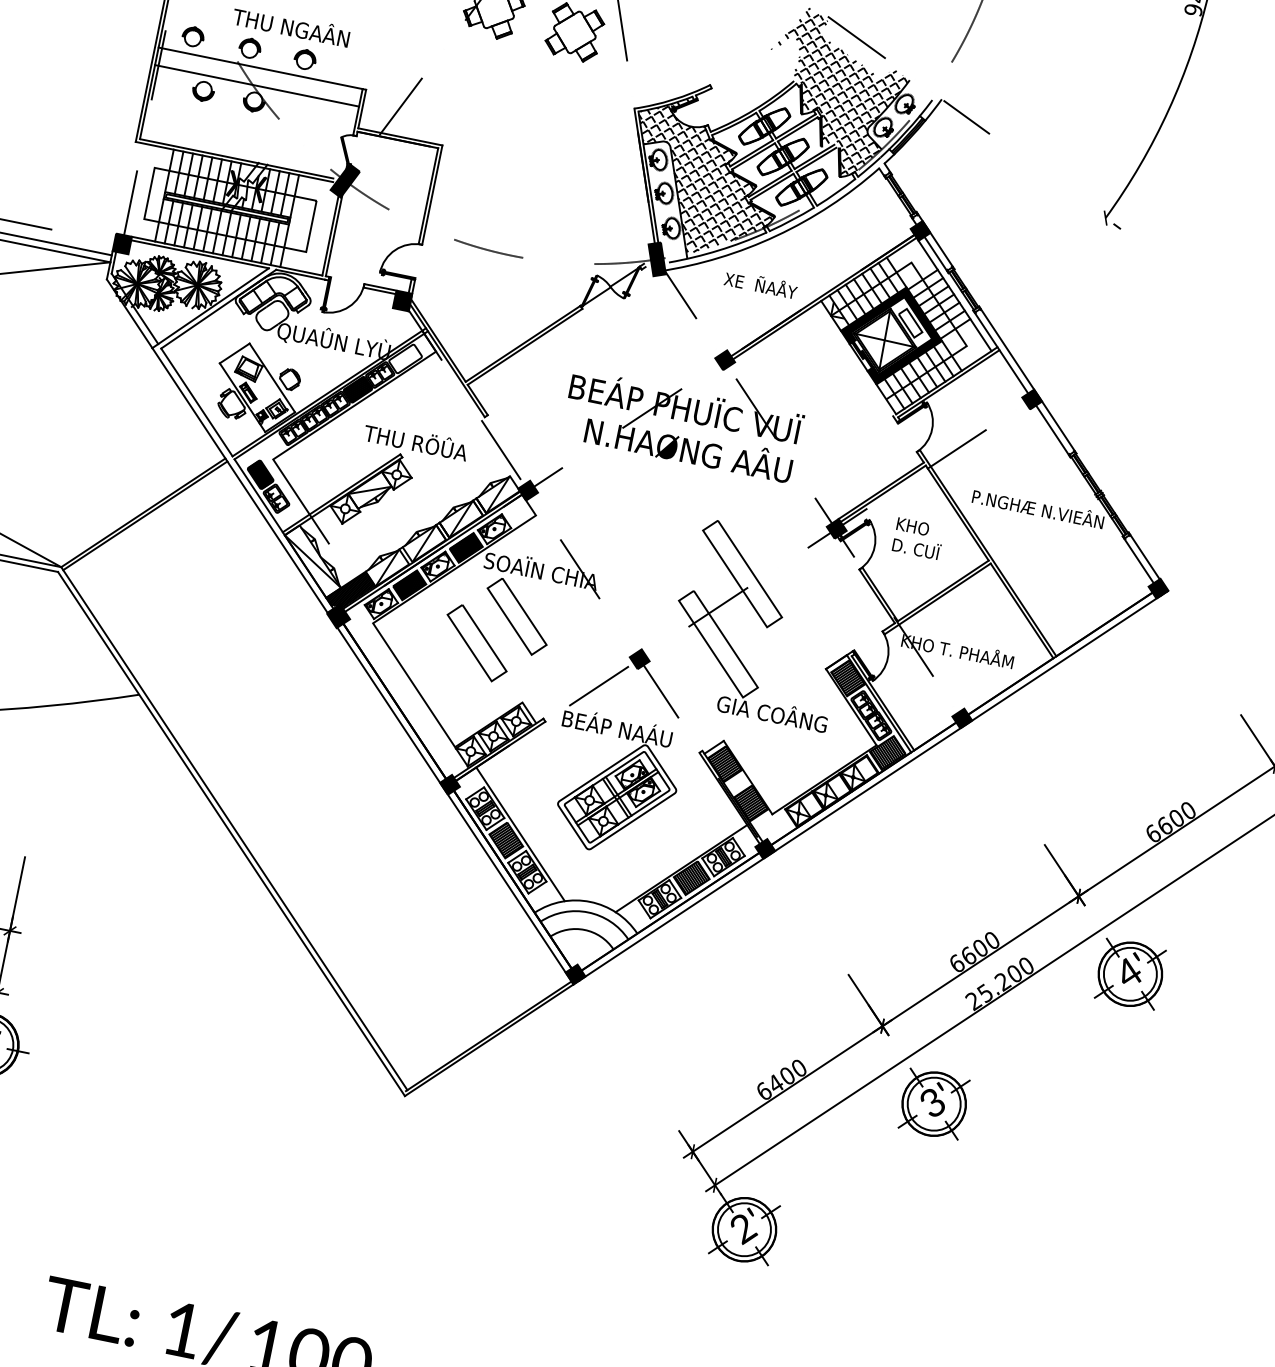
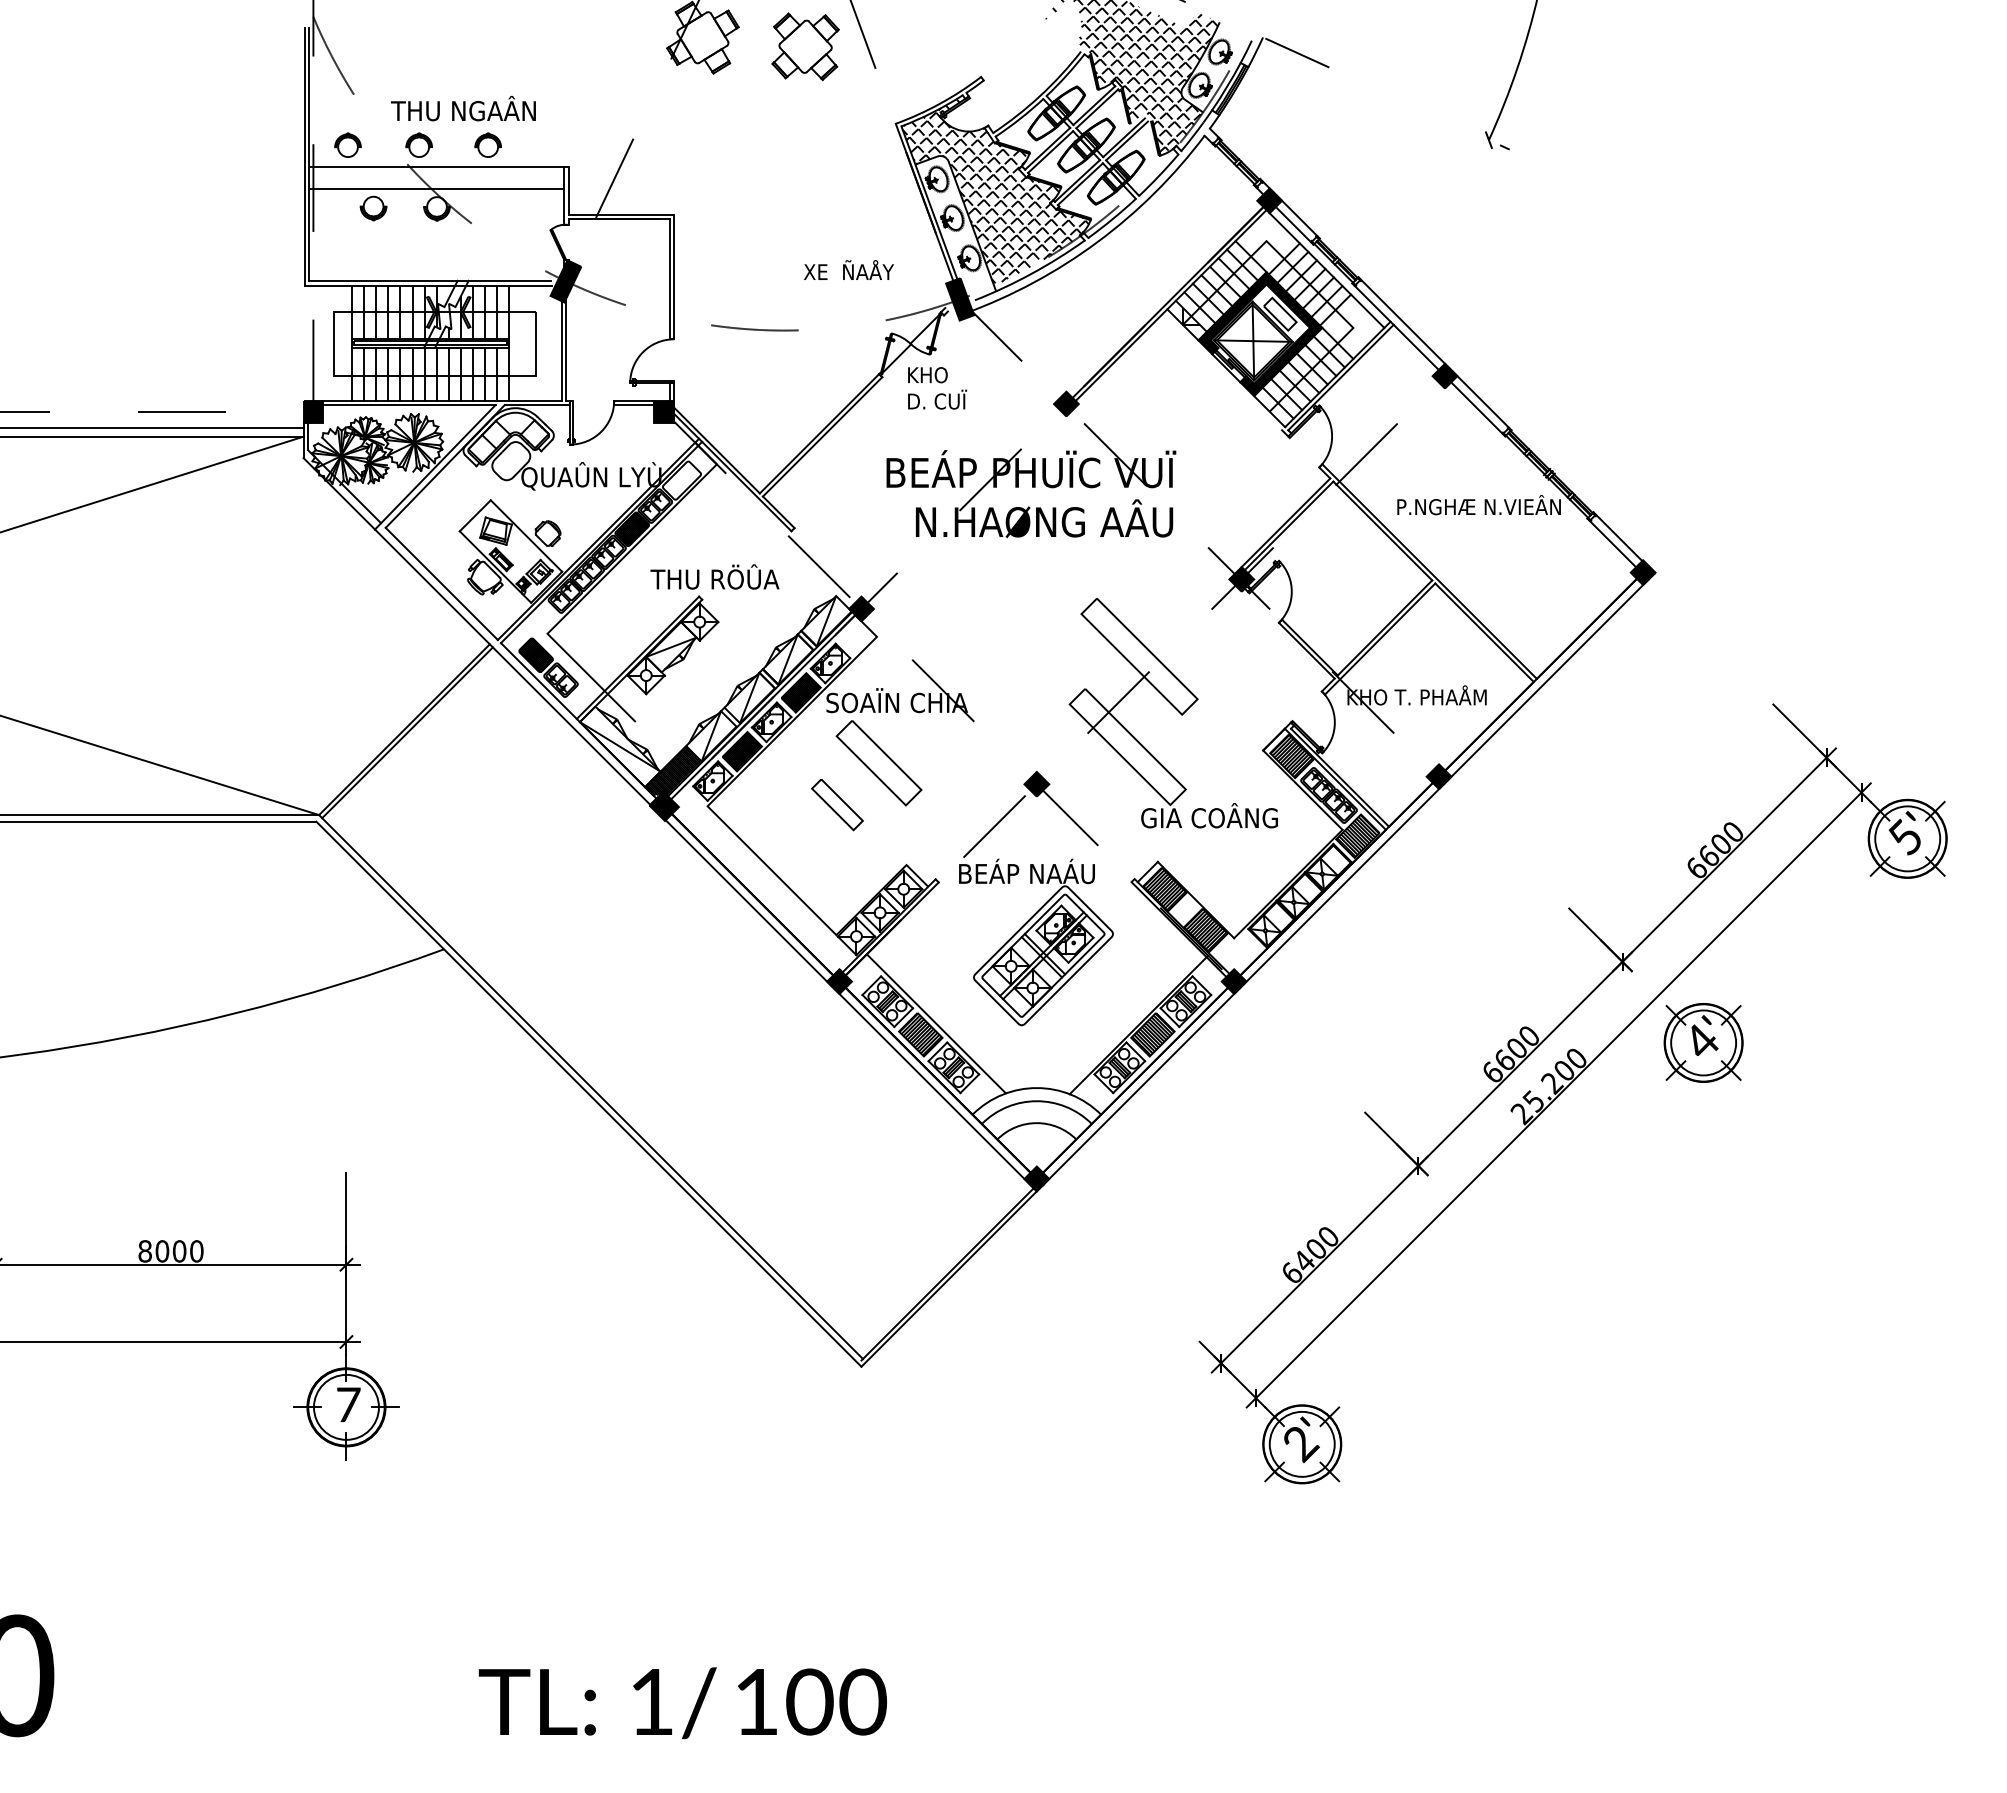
text: (760, 283) -> (848, 269), moved
text: (918, 538) -> (937, 388), moved
part: (477, 642) -> (837, 804), size x0.6
part: (934, 1103) -> (1499, 1246), removed

